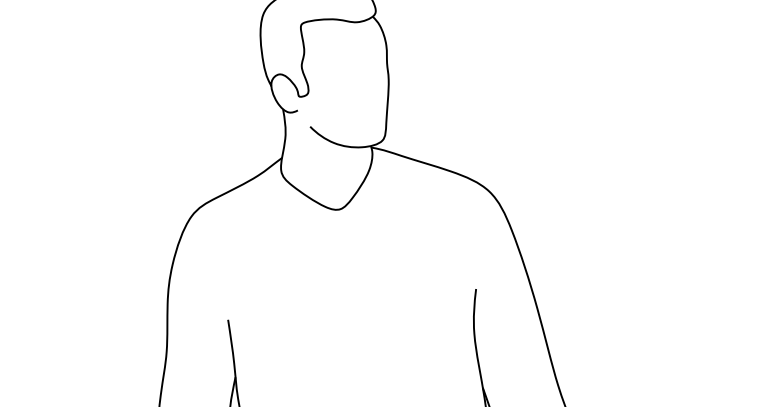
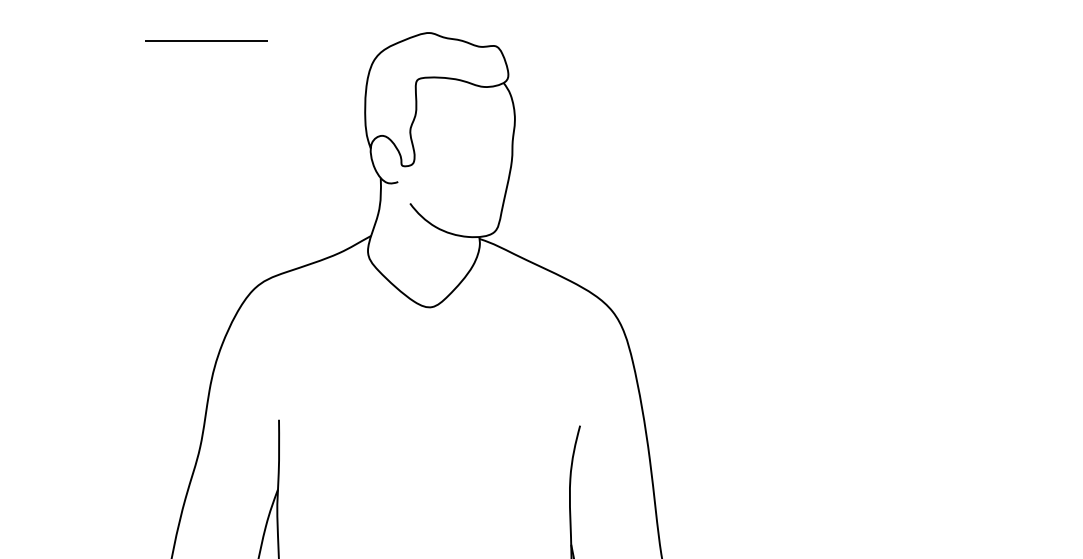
line: (123, 16) -> (206, 40), added

